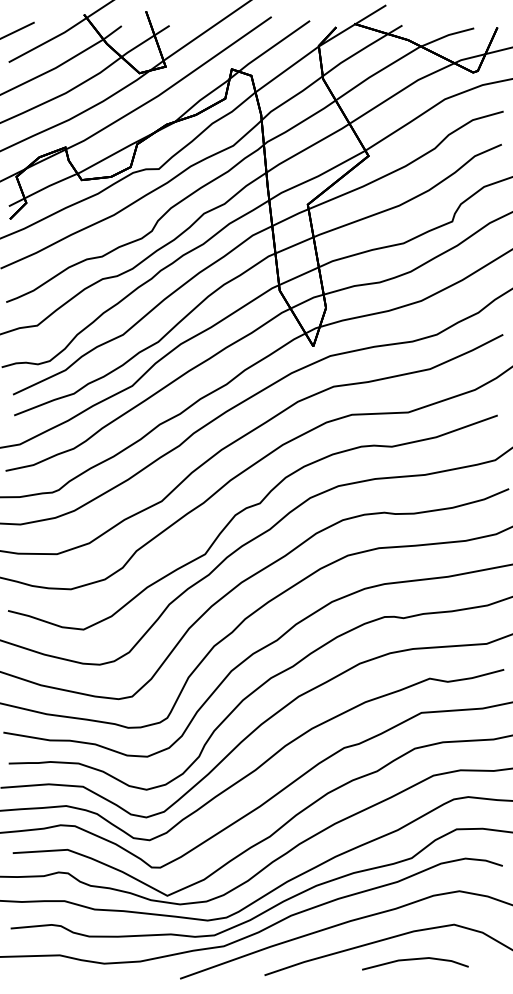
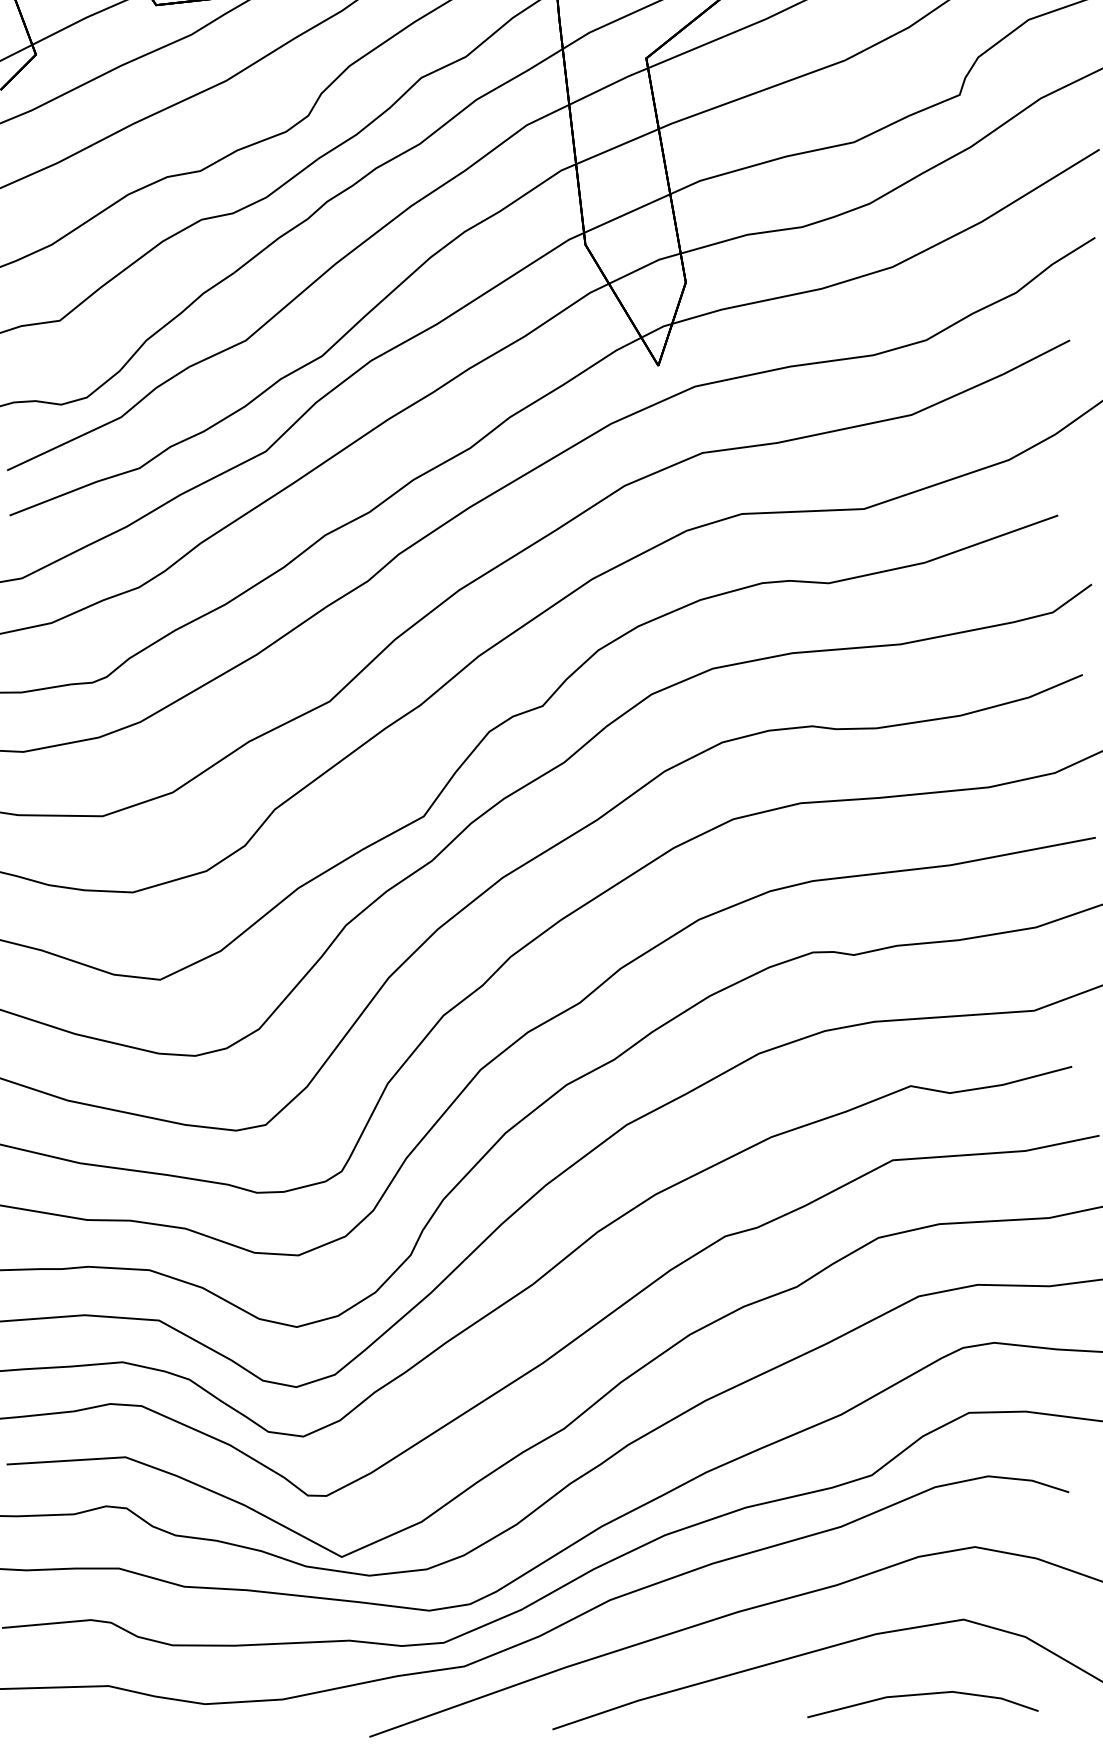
part: (415, 963) -> (923, 1703), moved

